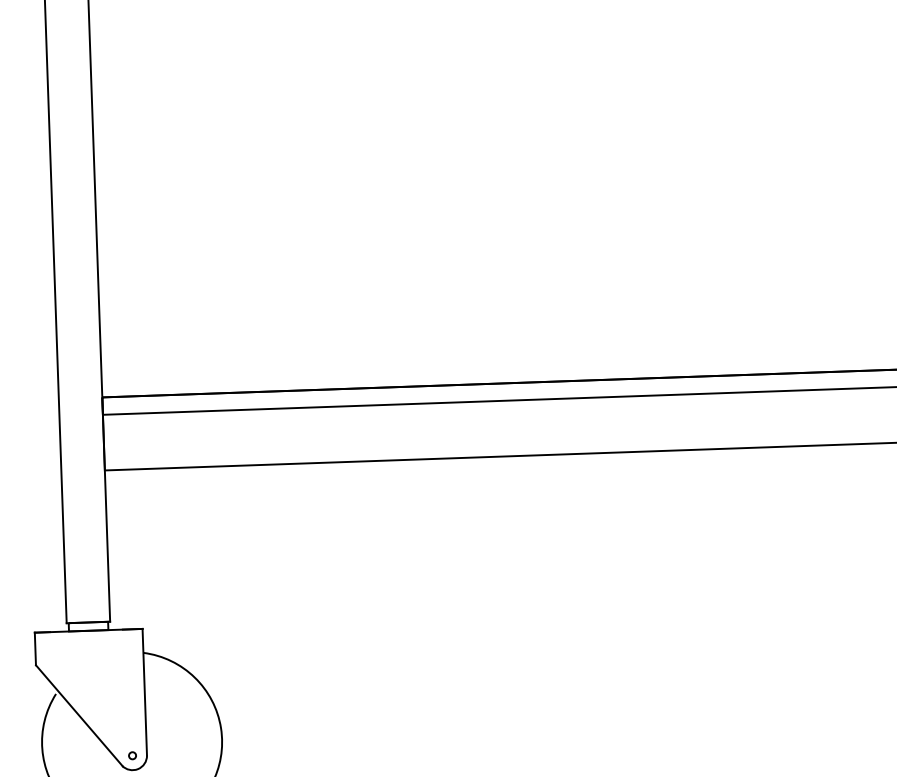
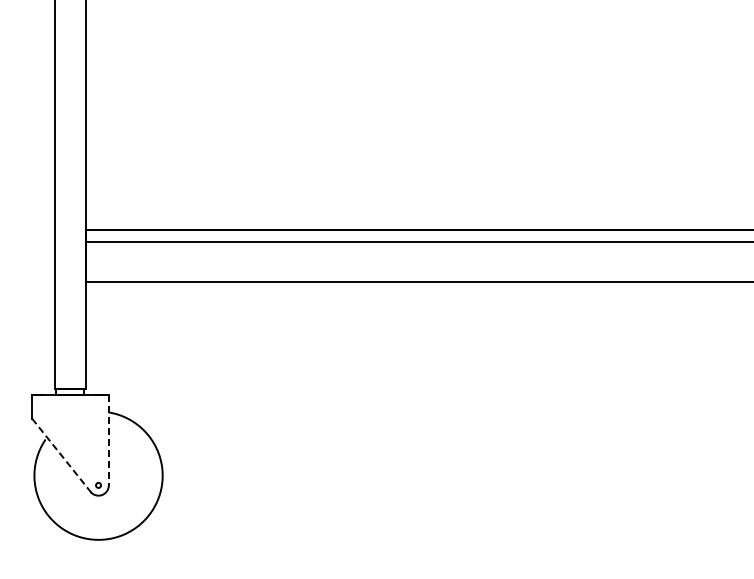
line: (144, 692) -> (108, 440), solid -> dashed
line: (79, 715) -> (61, 455), solid -> dashed

